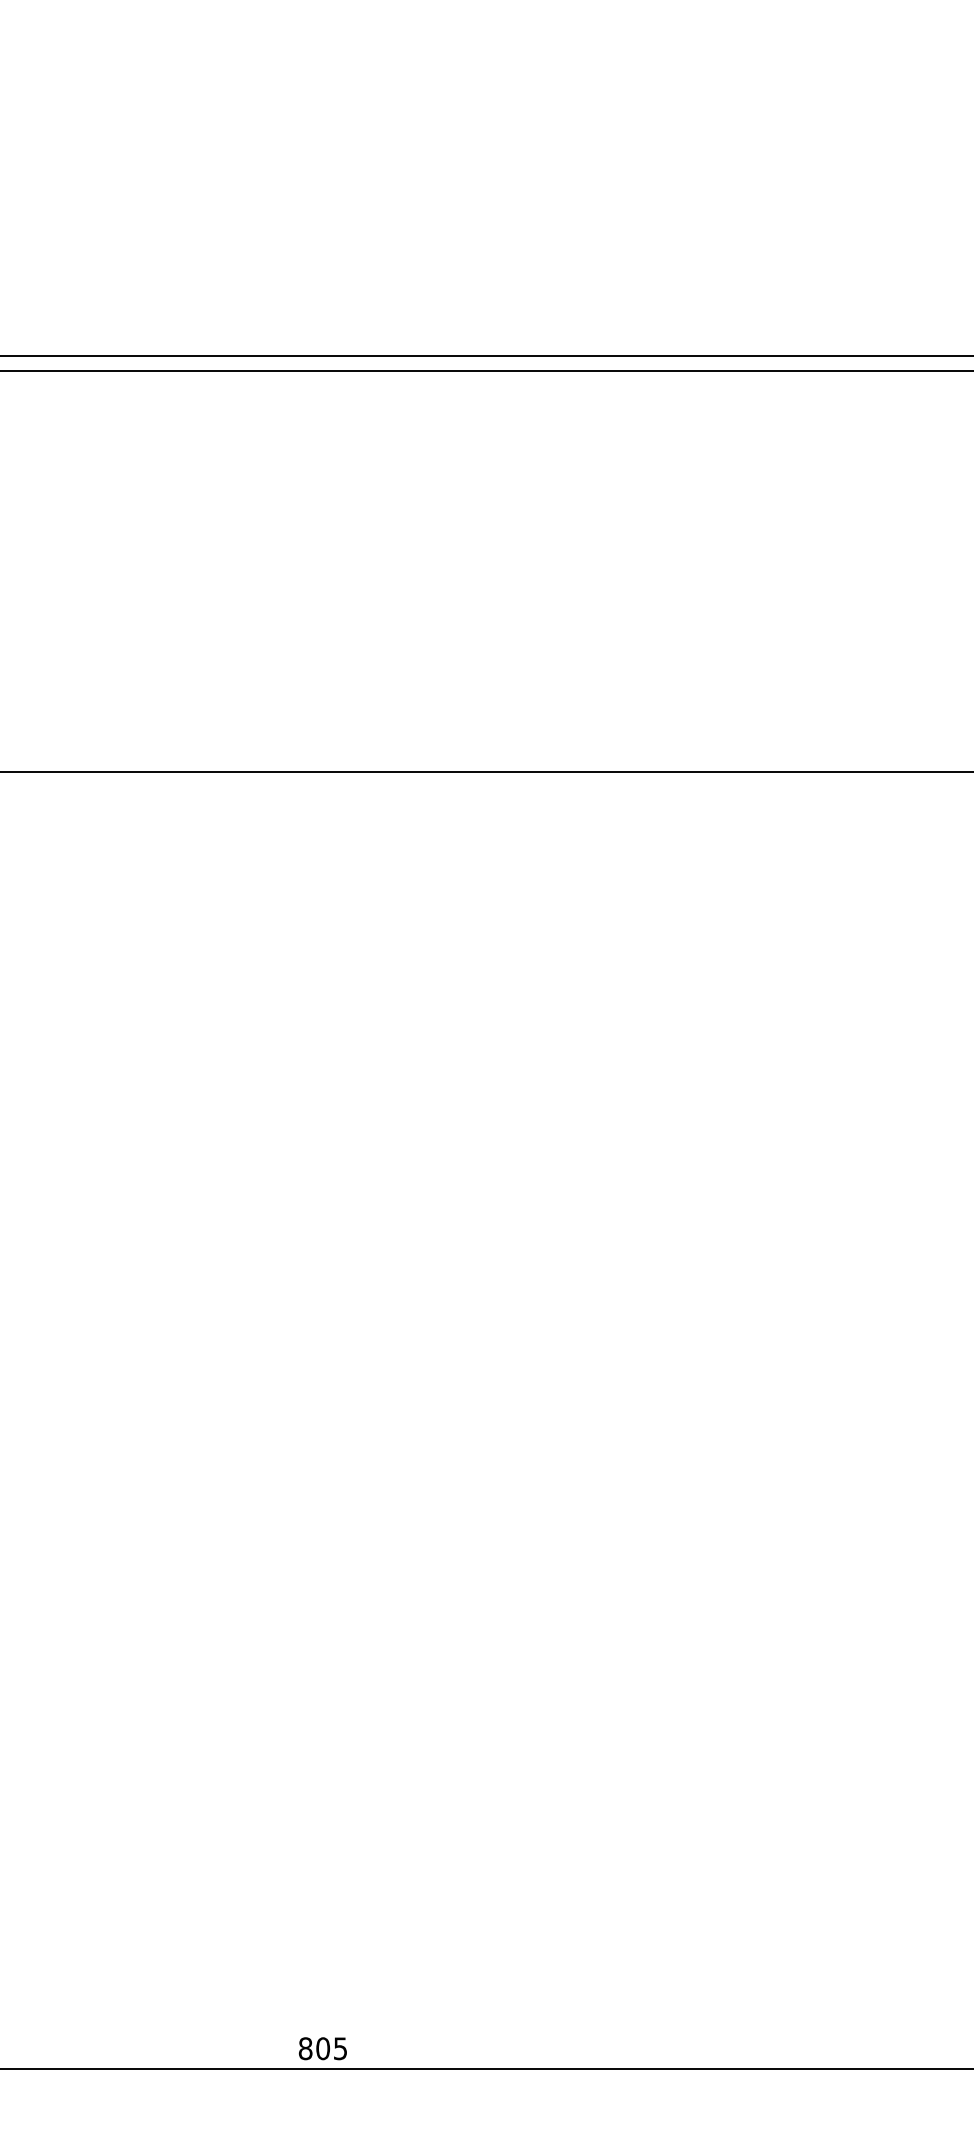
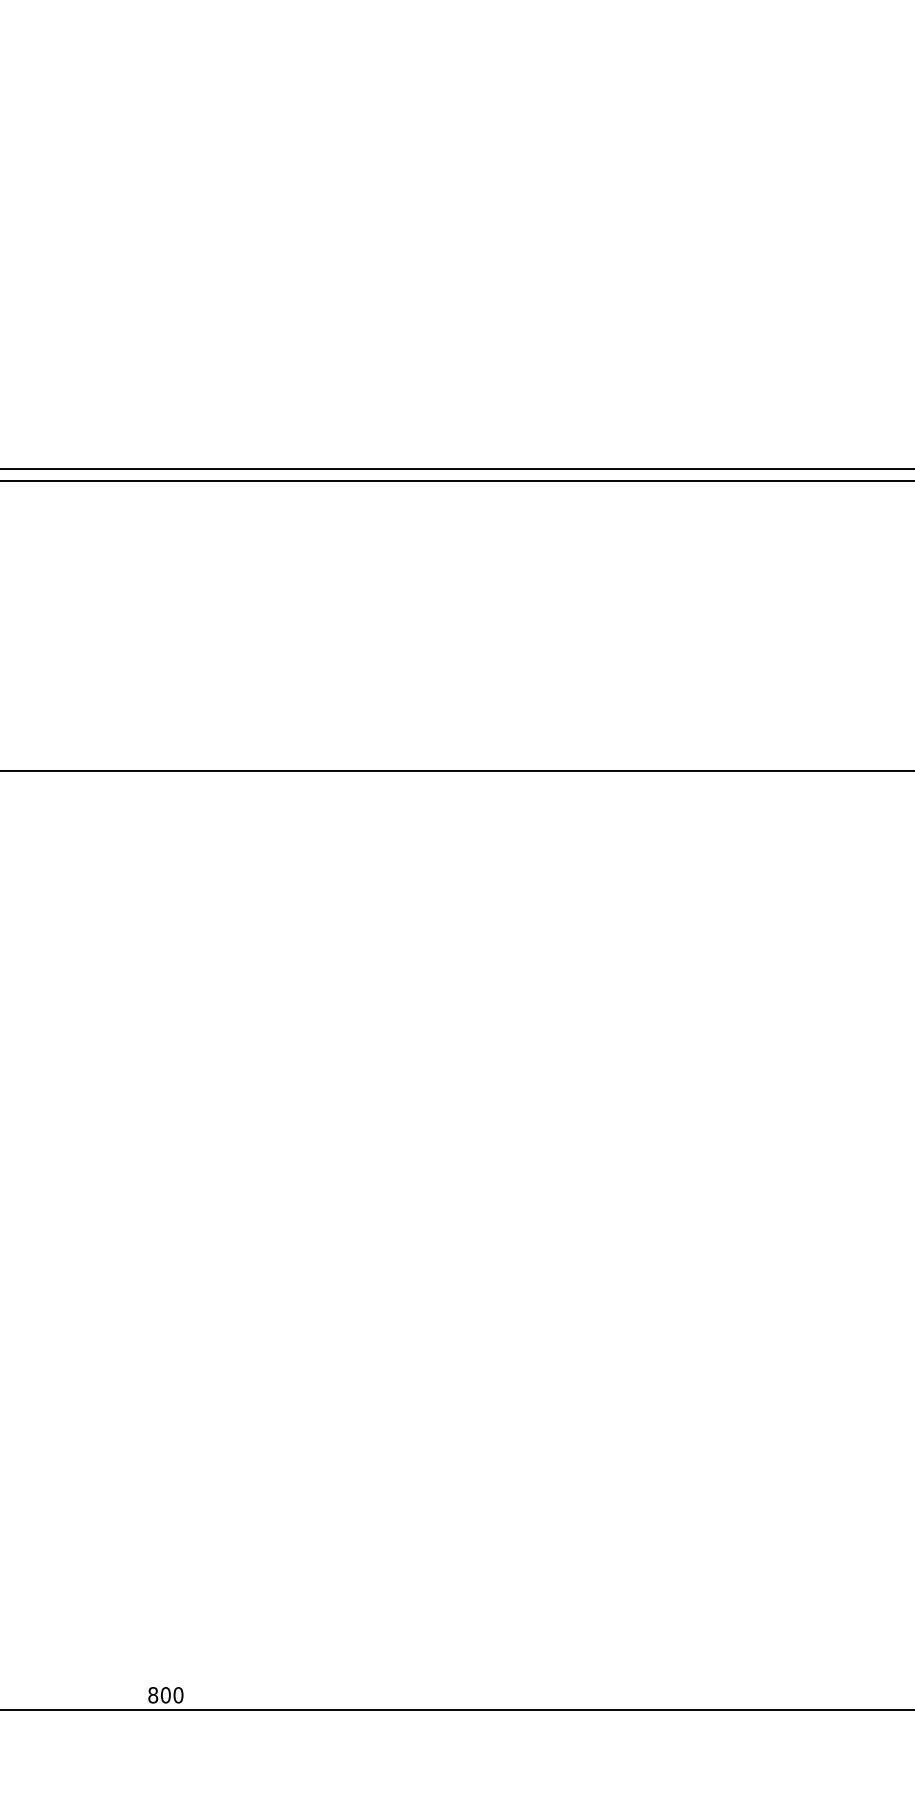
text: (340, 2049) -> (178, 1695), 805 -> 800

